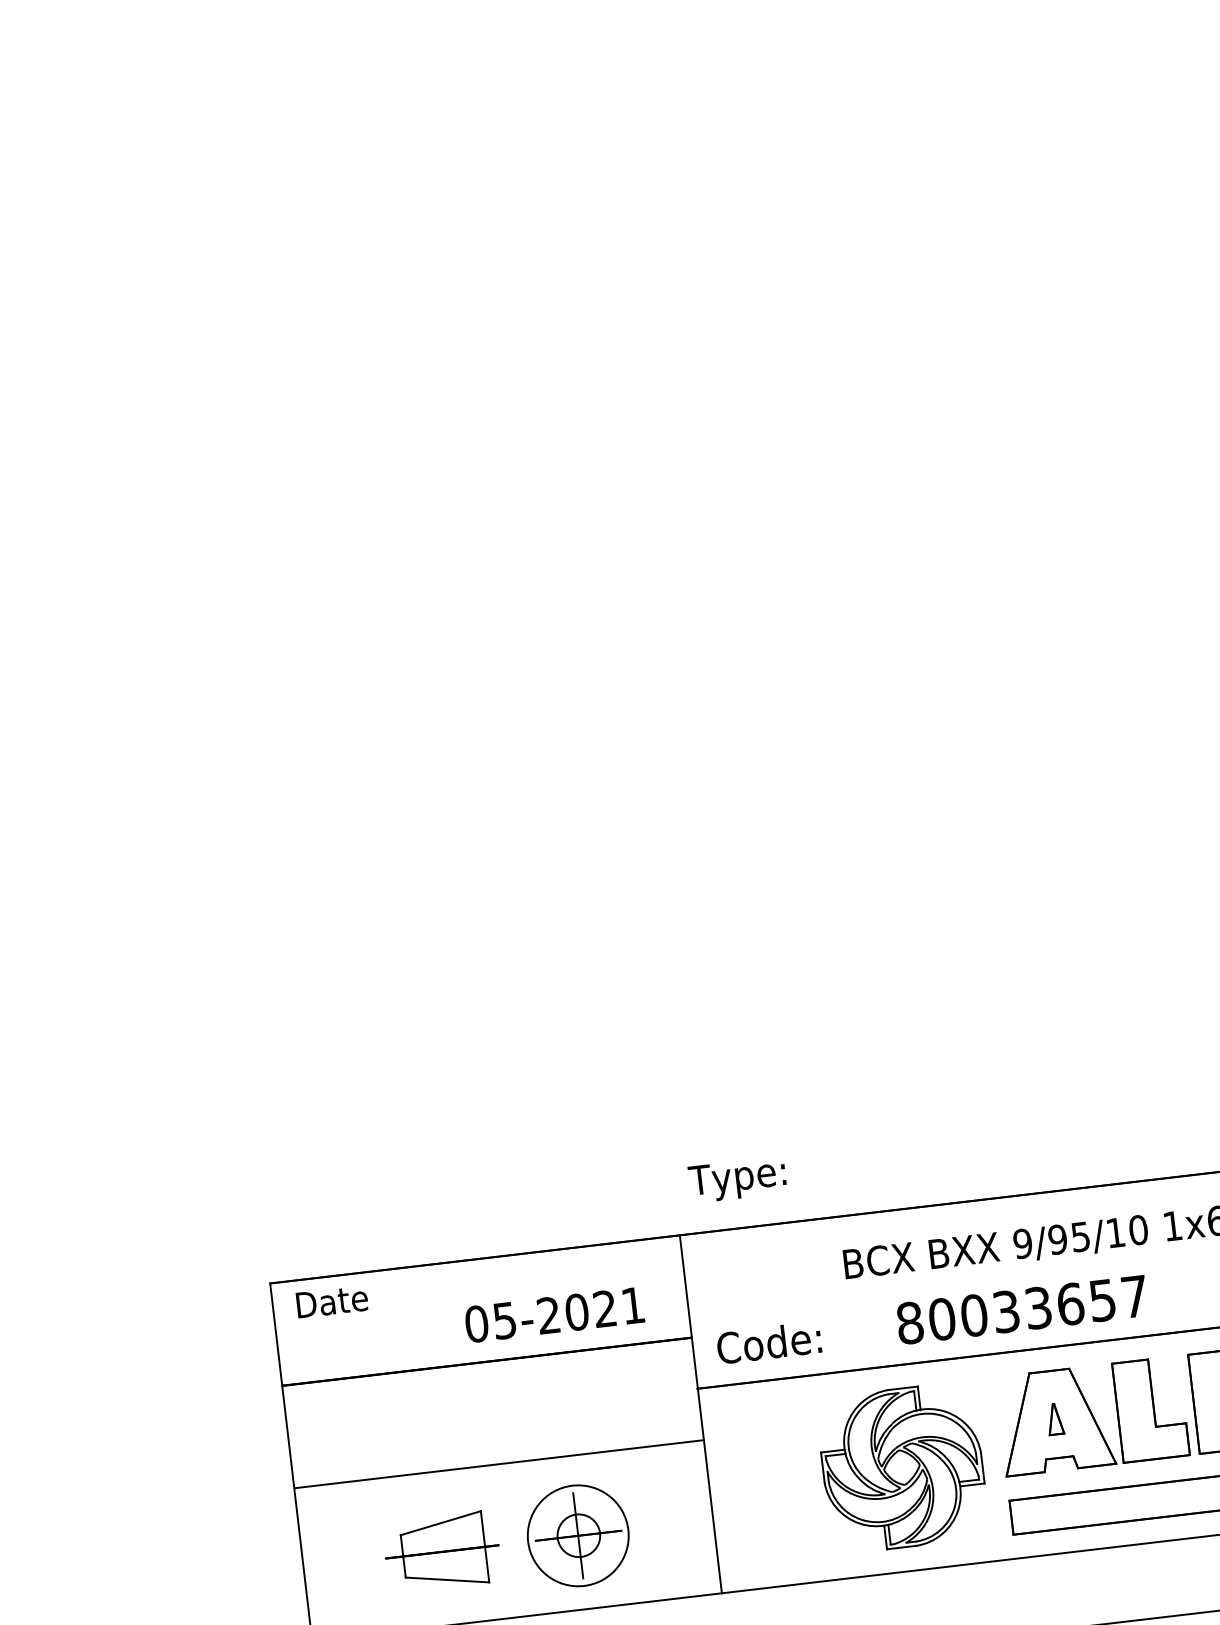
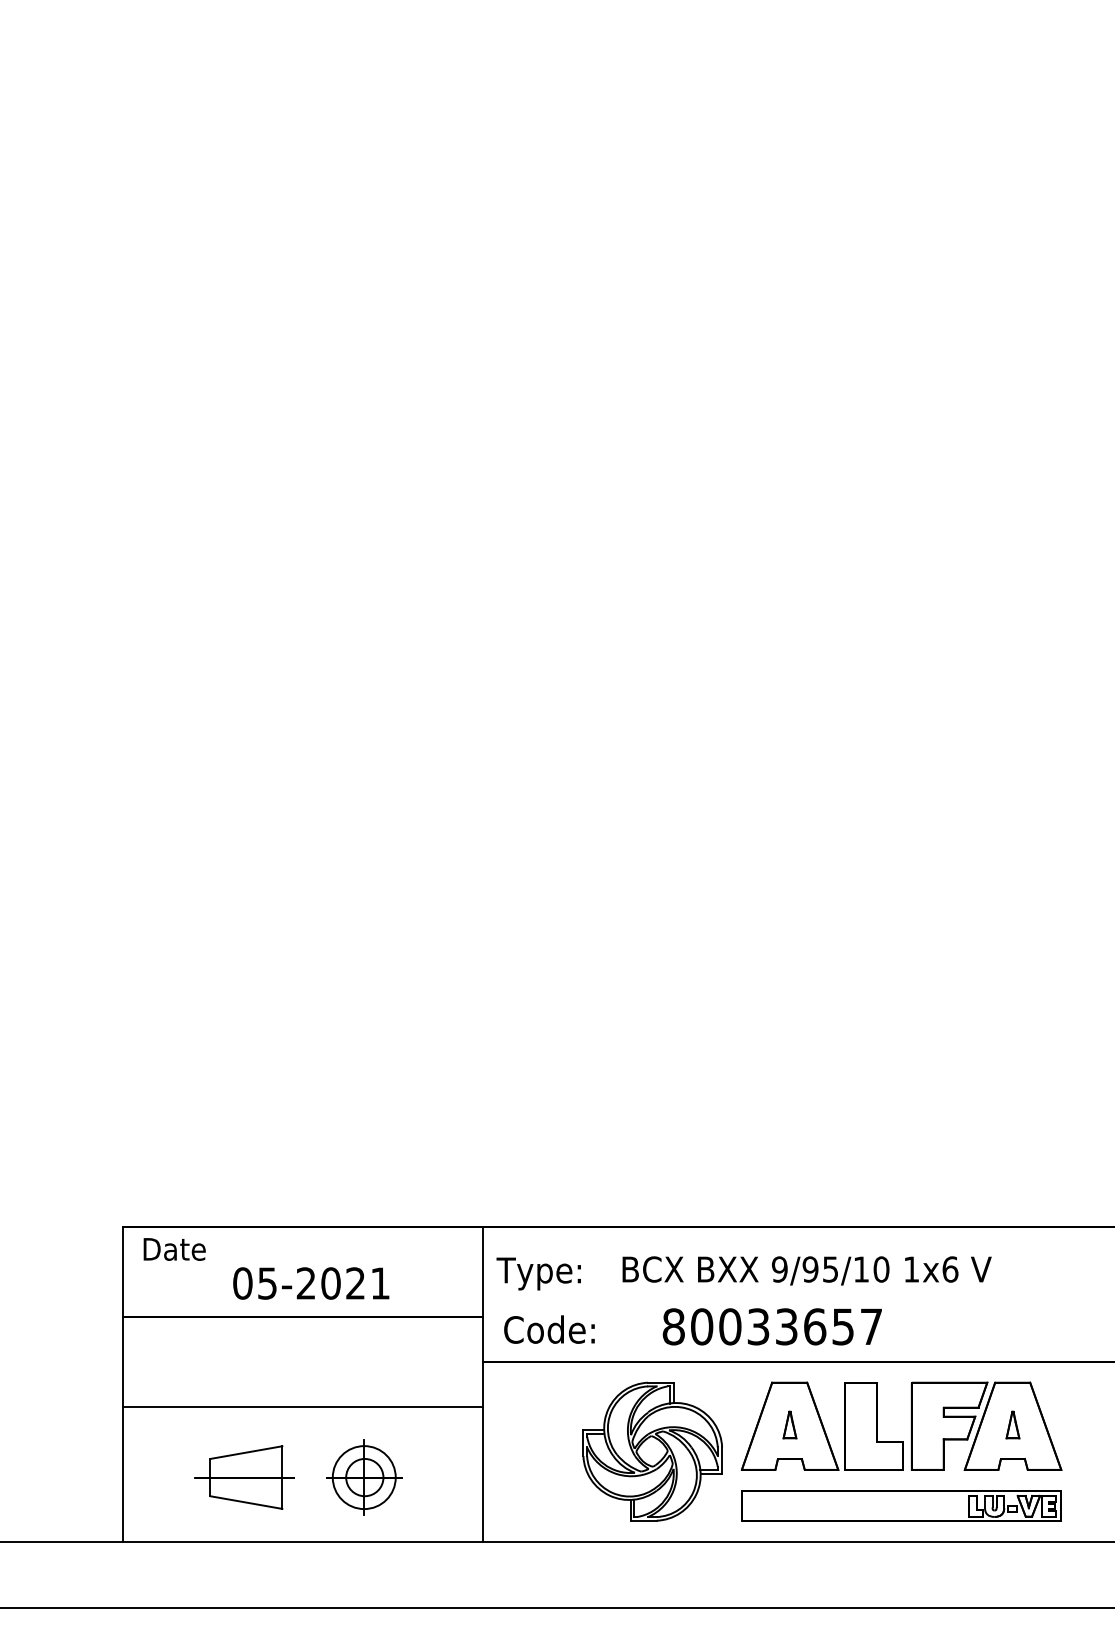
text: (737, 1179) -> (538, 1273), moved
text: (554, 1314) -> (311, 1283), moved
circle: (577, 1535) -> (363, 1477), size x0.71

